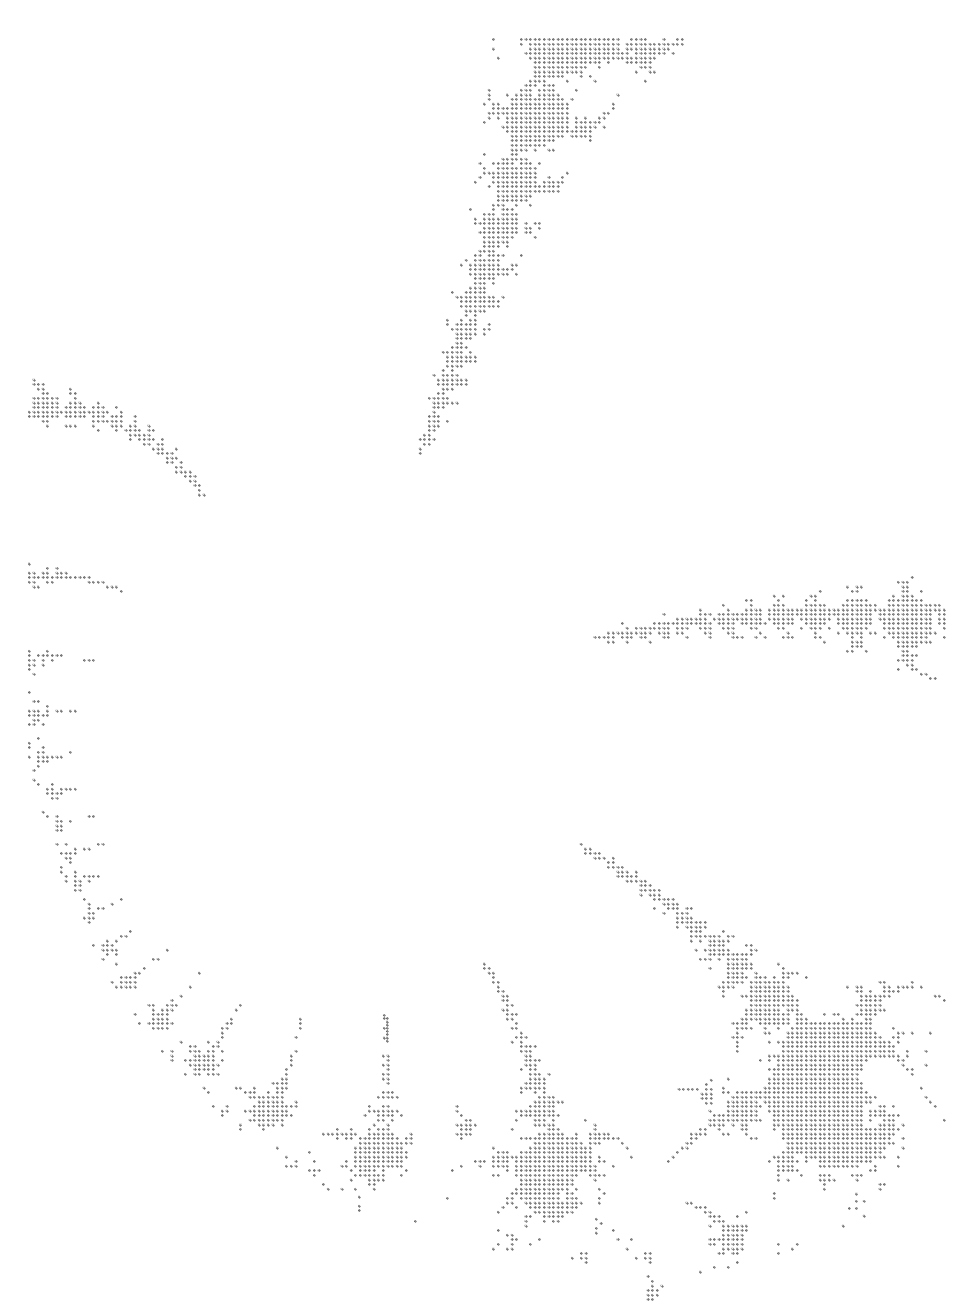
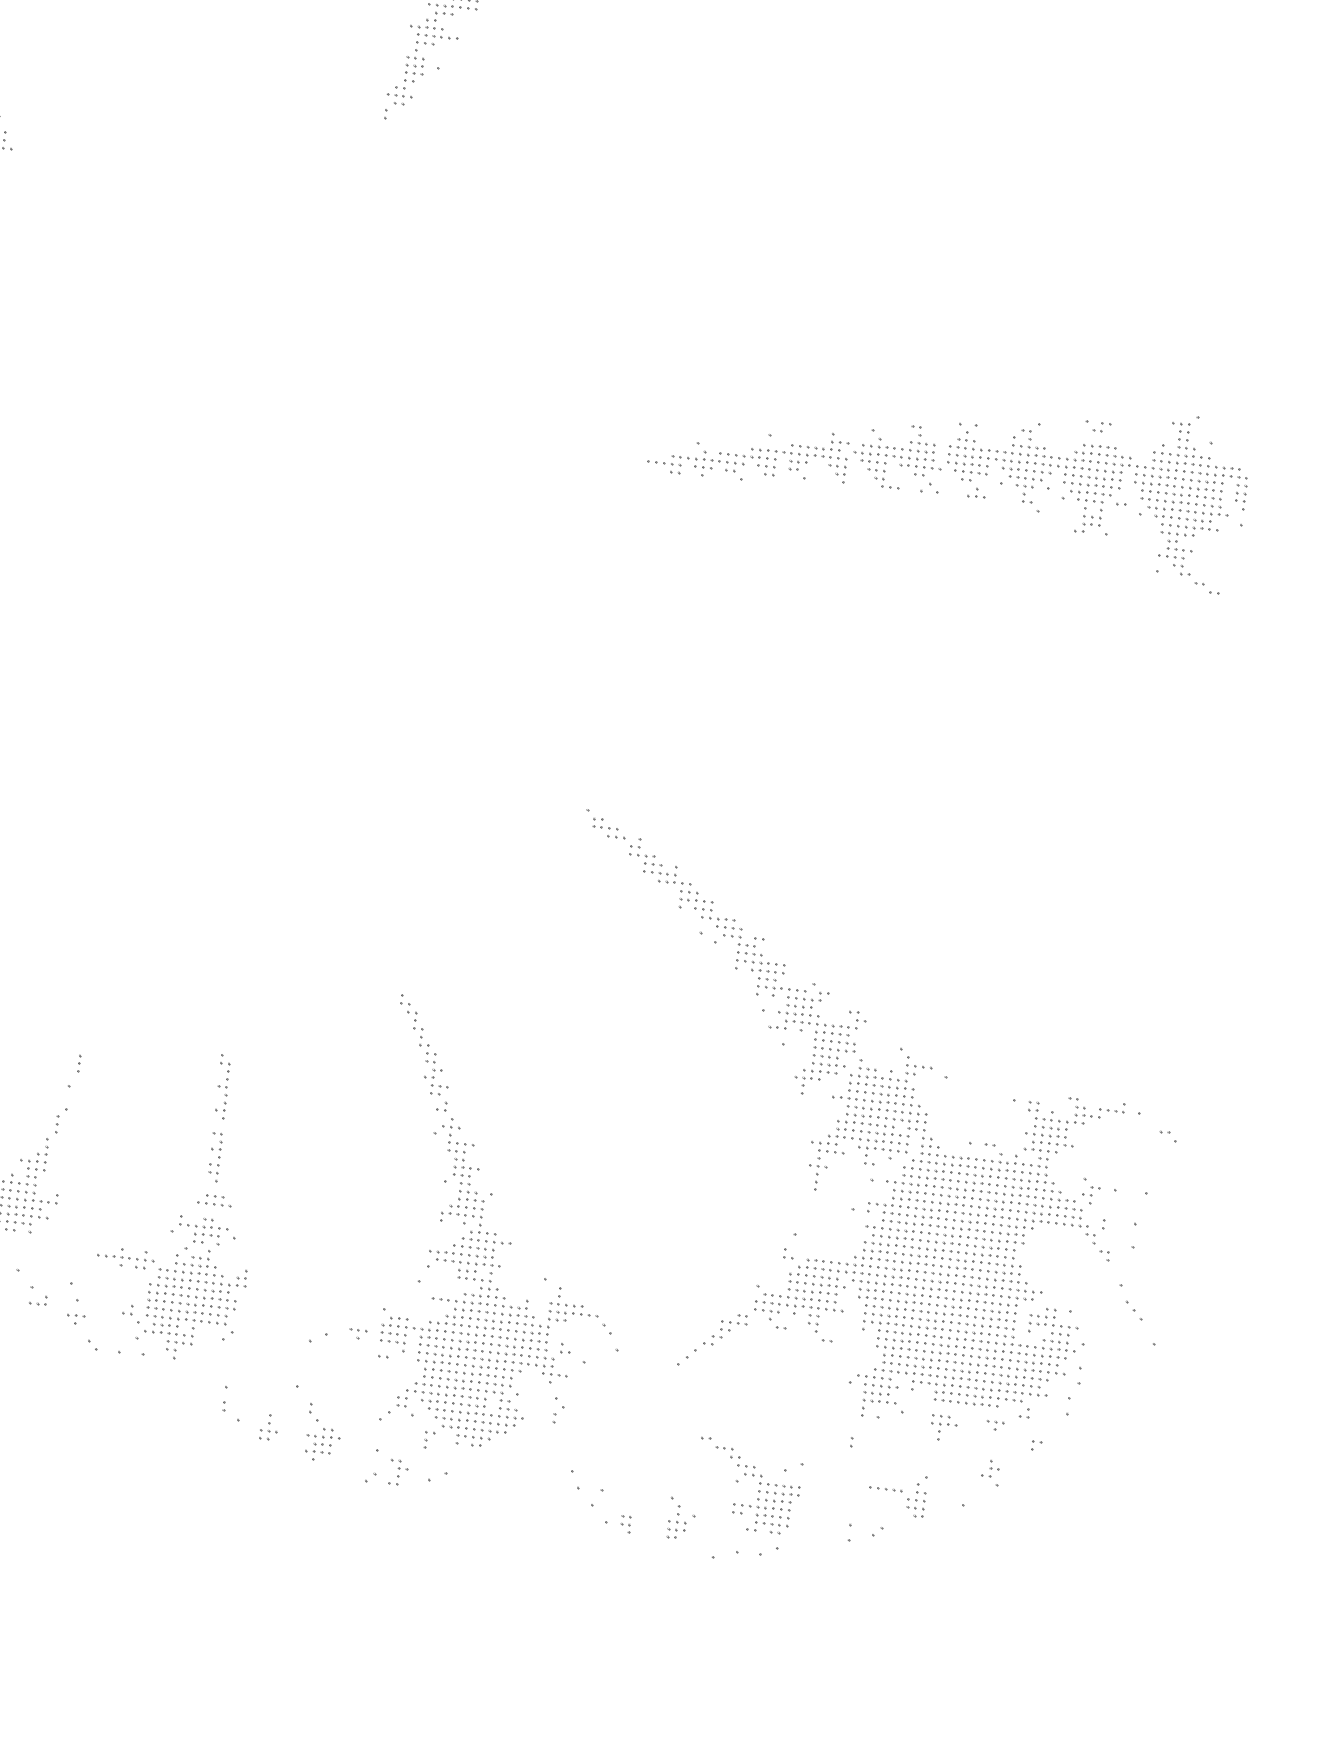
part: (385, 1027) -> (222, 1085), size x1.43
part: (694, 1091) -> (896, 1494), moved
part: (465, 1122) -> (323, 1432), moved
part: (359, 1203) -> (225, 1398), moved
part: (856, 1205) -> (989, 1473), size x0.62
part: (433, 1223) -> (268, 1427), added
part: (598, 1226) -> (548, 1462), removed
part: (579, 1257) -> (510, 1511), removed
part: (654, 1287) -> (681, 1517), moved

